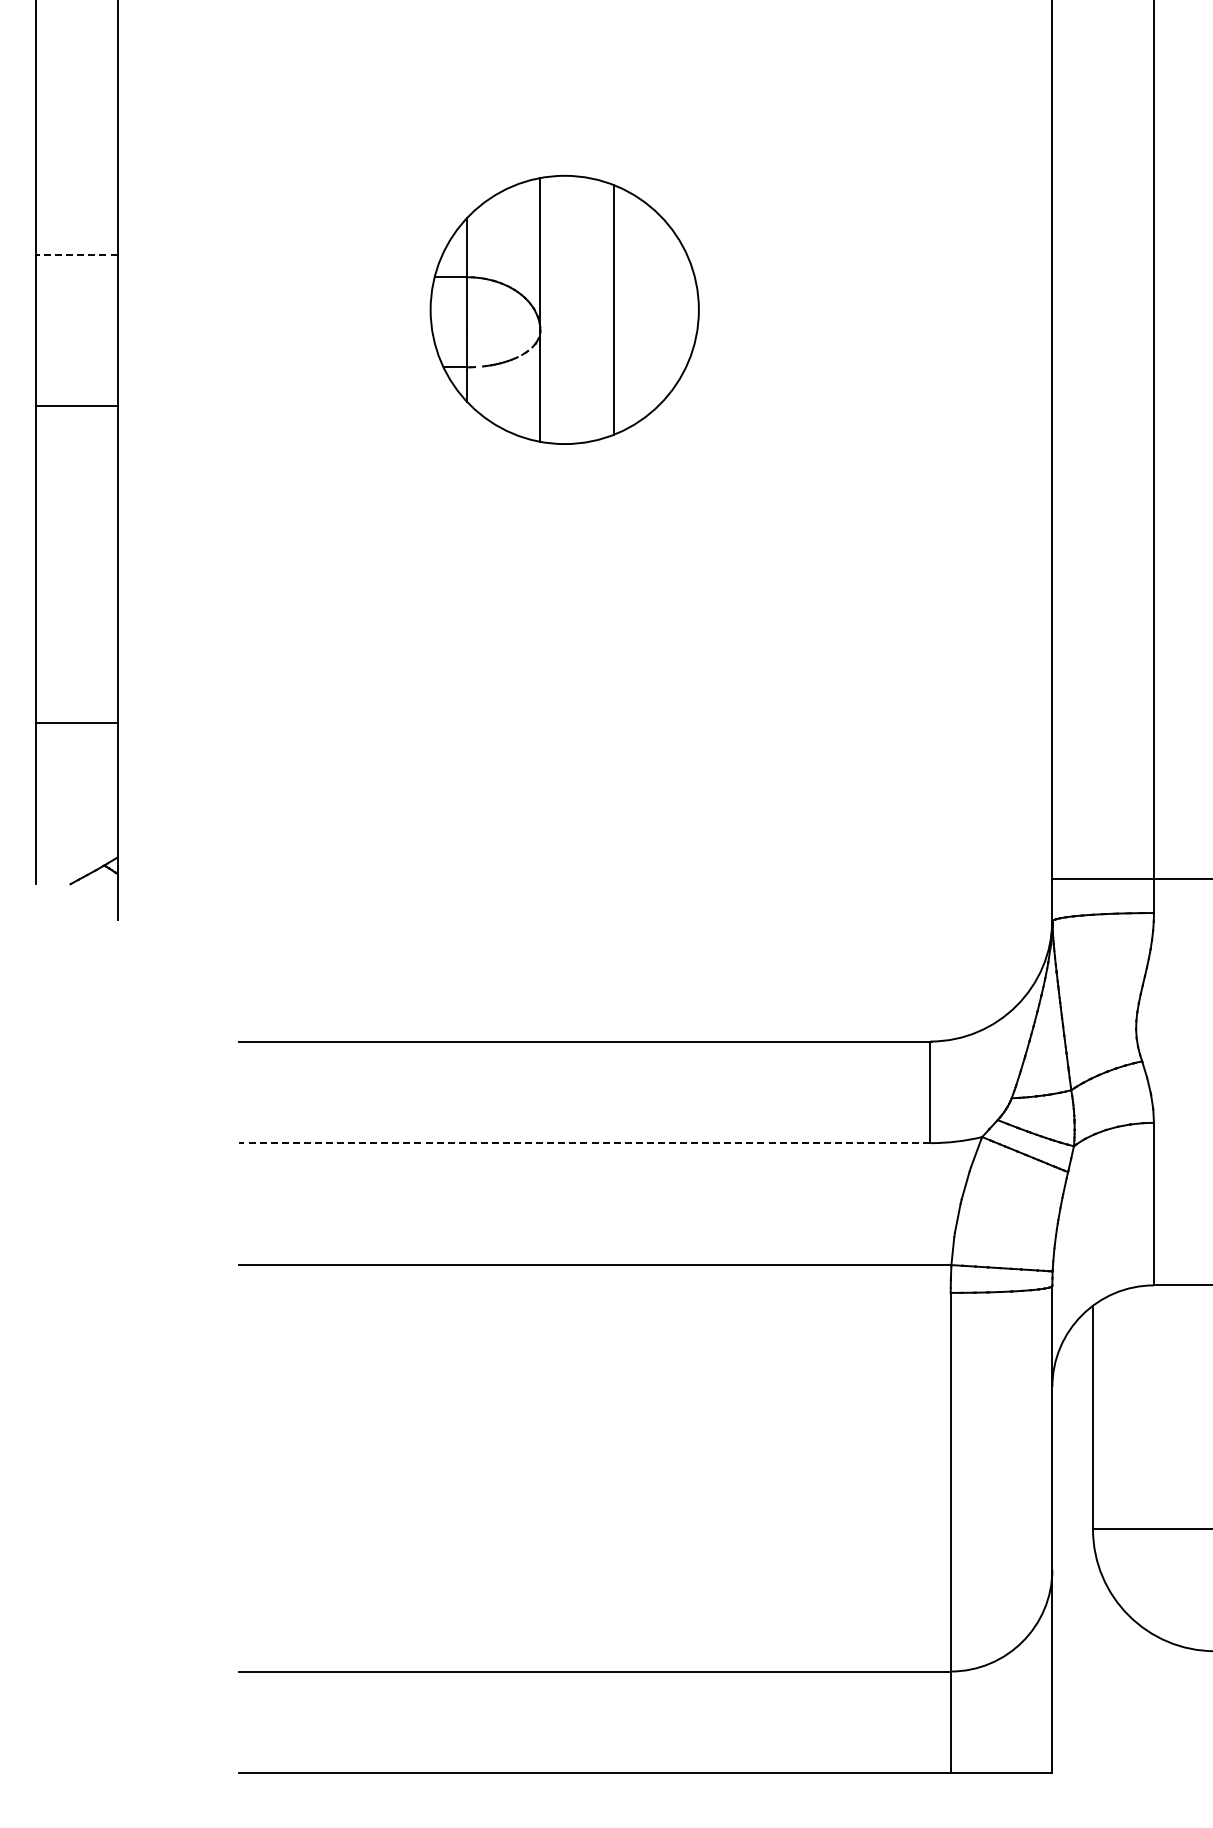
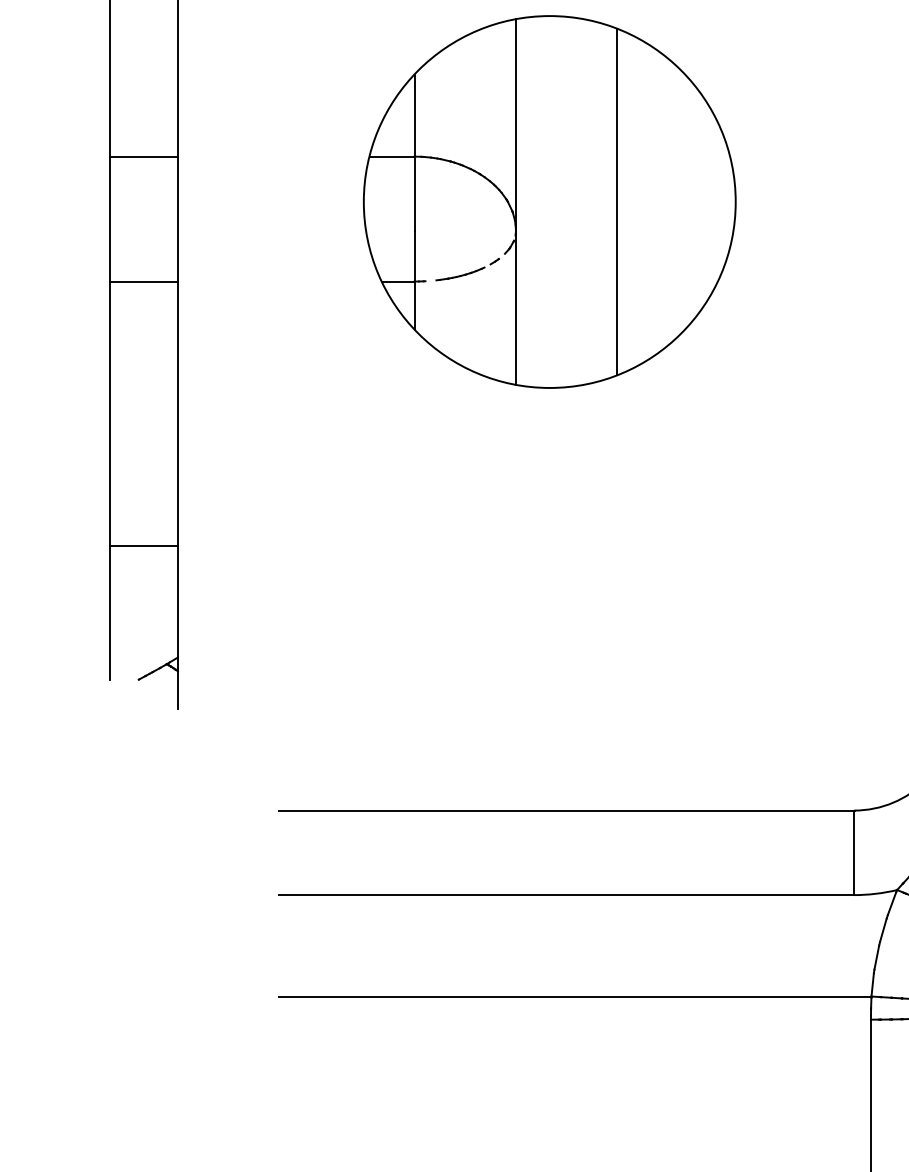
line: (76, 255) -> (143, 156), dashed -> solid
part: (564, 309) -> (549, 201), size x1.67
line: (584, 1143) -> (566, 895), dashed -> solid

